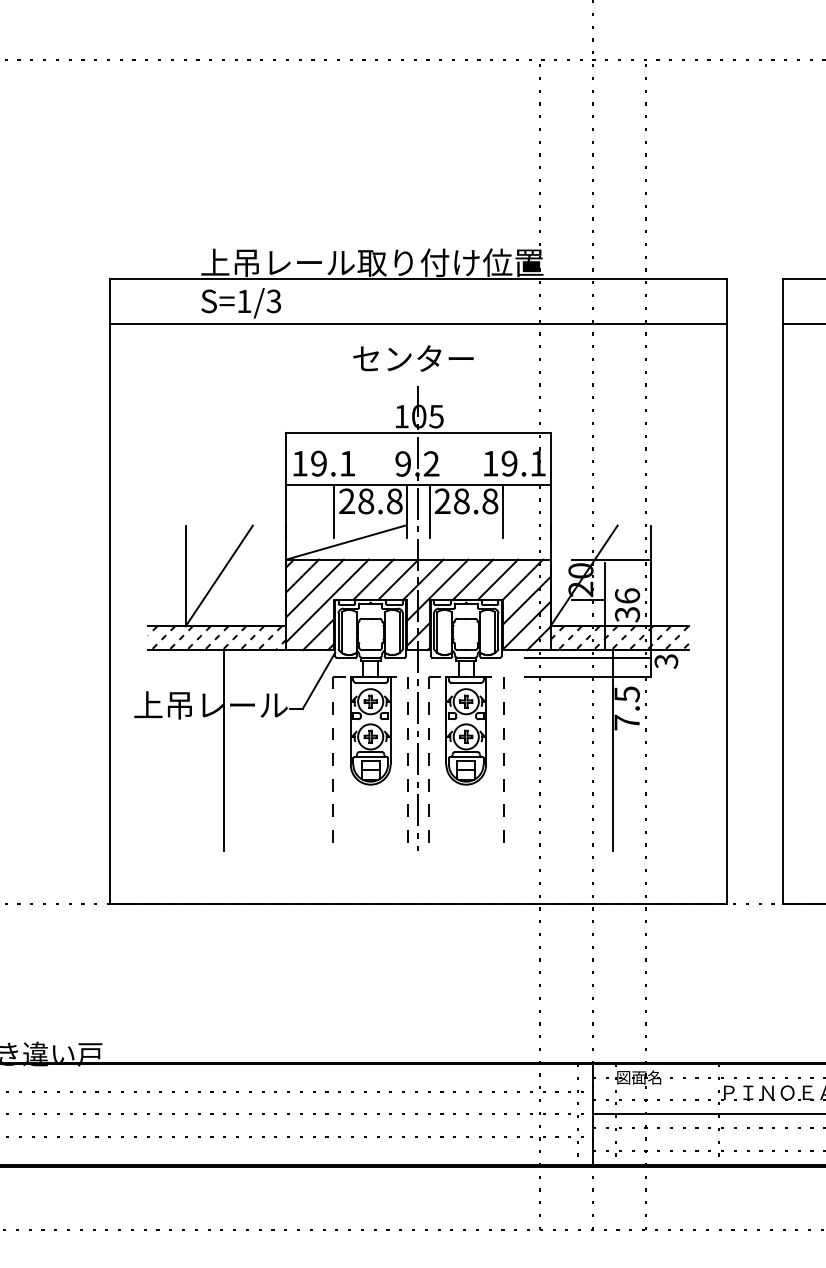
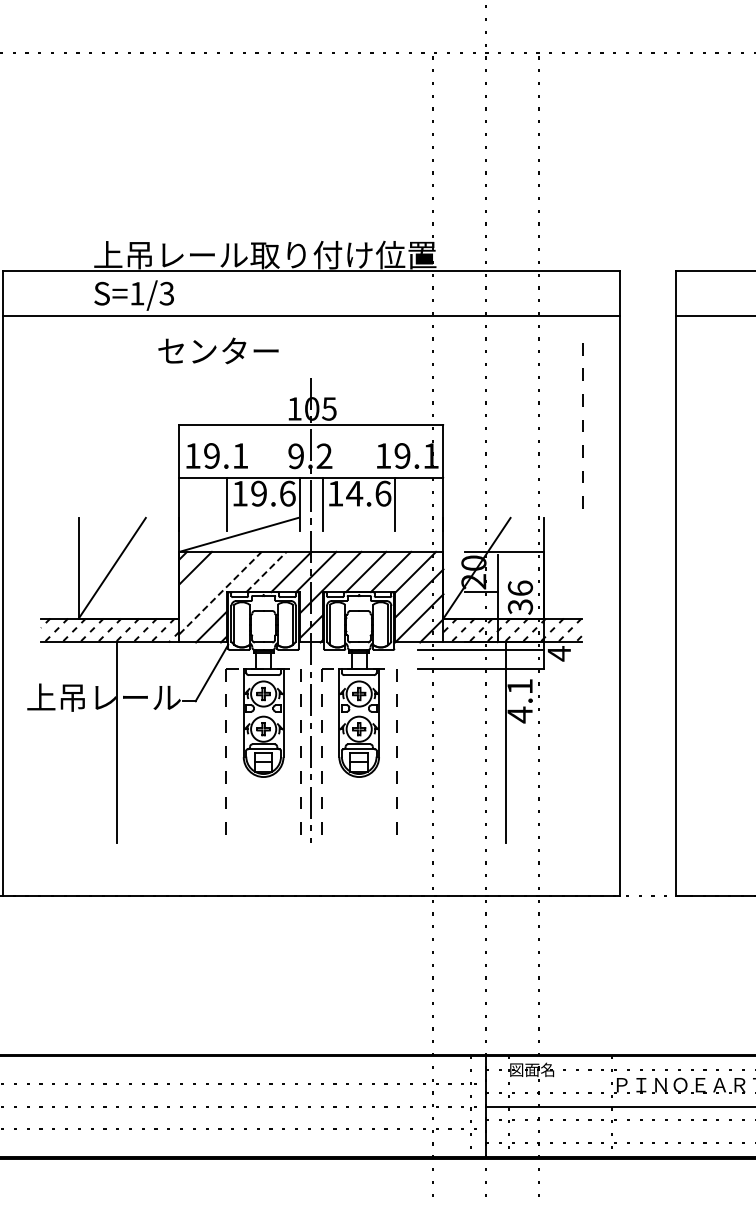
text: (413, 358) -> (218, 350), moved
line: (689, 433) -> (582, 425), added
text: (370, 501) -> (263, 493), 28.8 -> 19.6
text: (466, 501) -> (359, 493), 28.8 -> 14.6
line: (373, 579) -> (266, 571), solid -> dashed
line: (314, 588) -> (207, 580), removed
line: (327, 600) -> (220, 592), solid -> dashed
text: (666, 661) -> (559, 653), 3 -> 4
text: (626, 708) -> (519, 700), 7.5 -> 4.1

